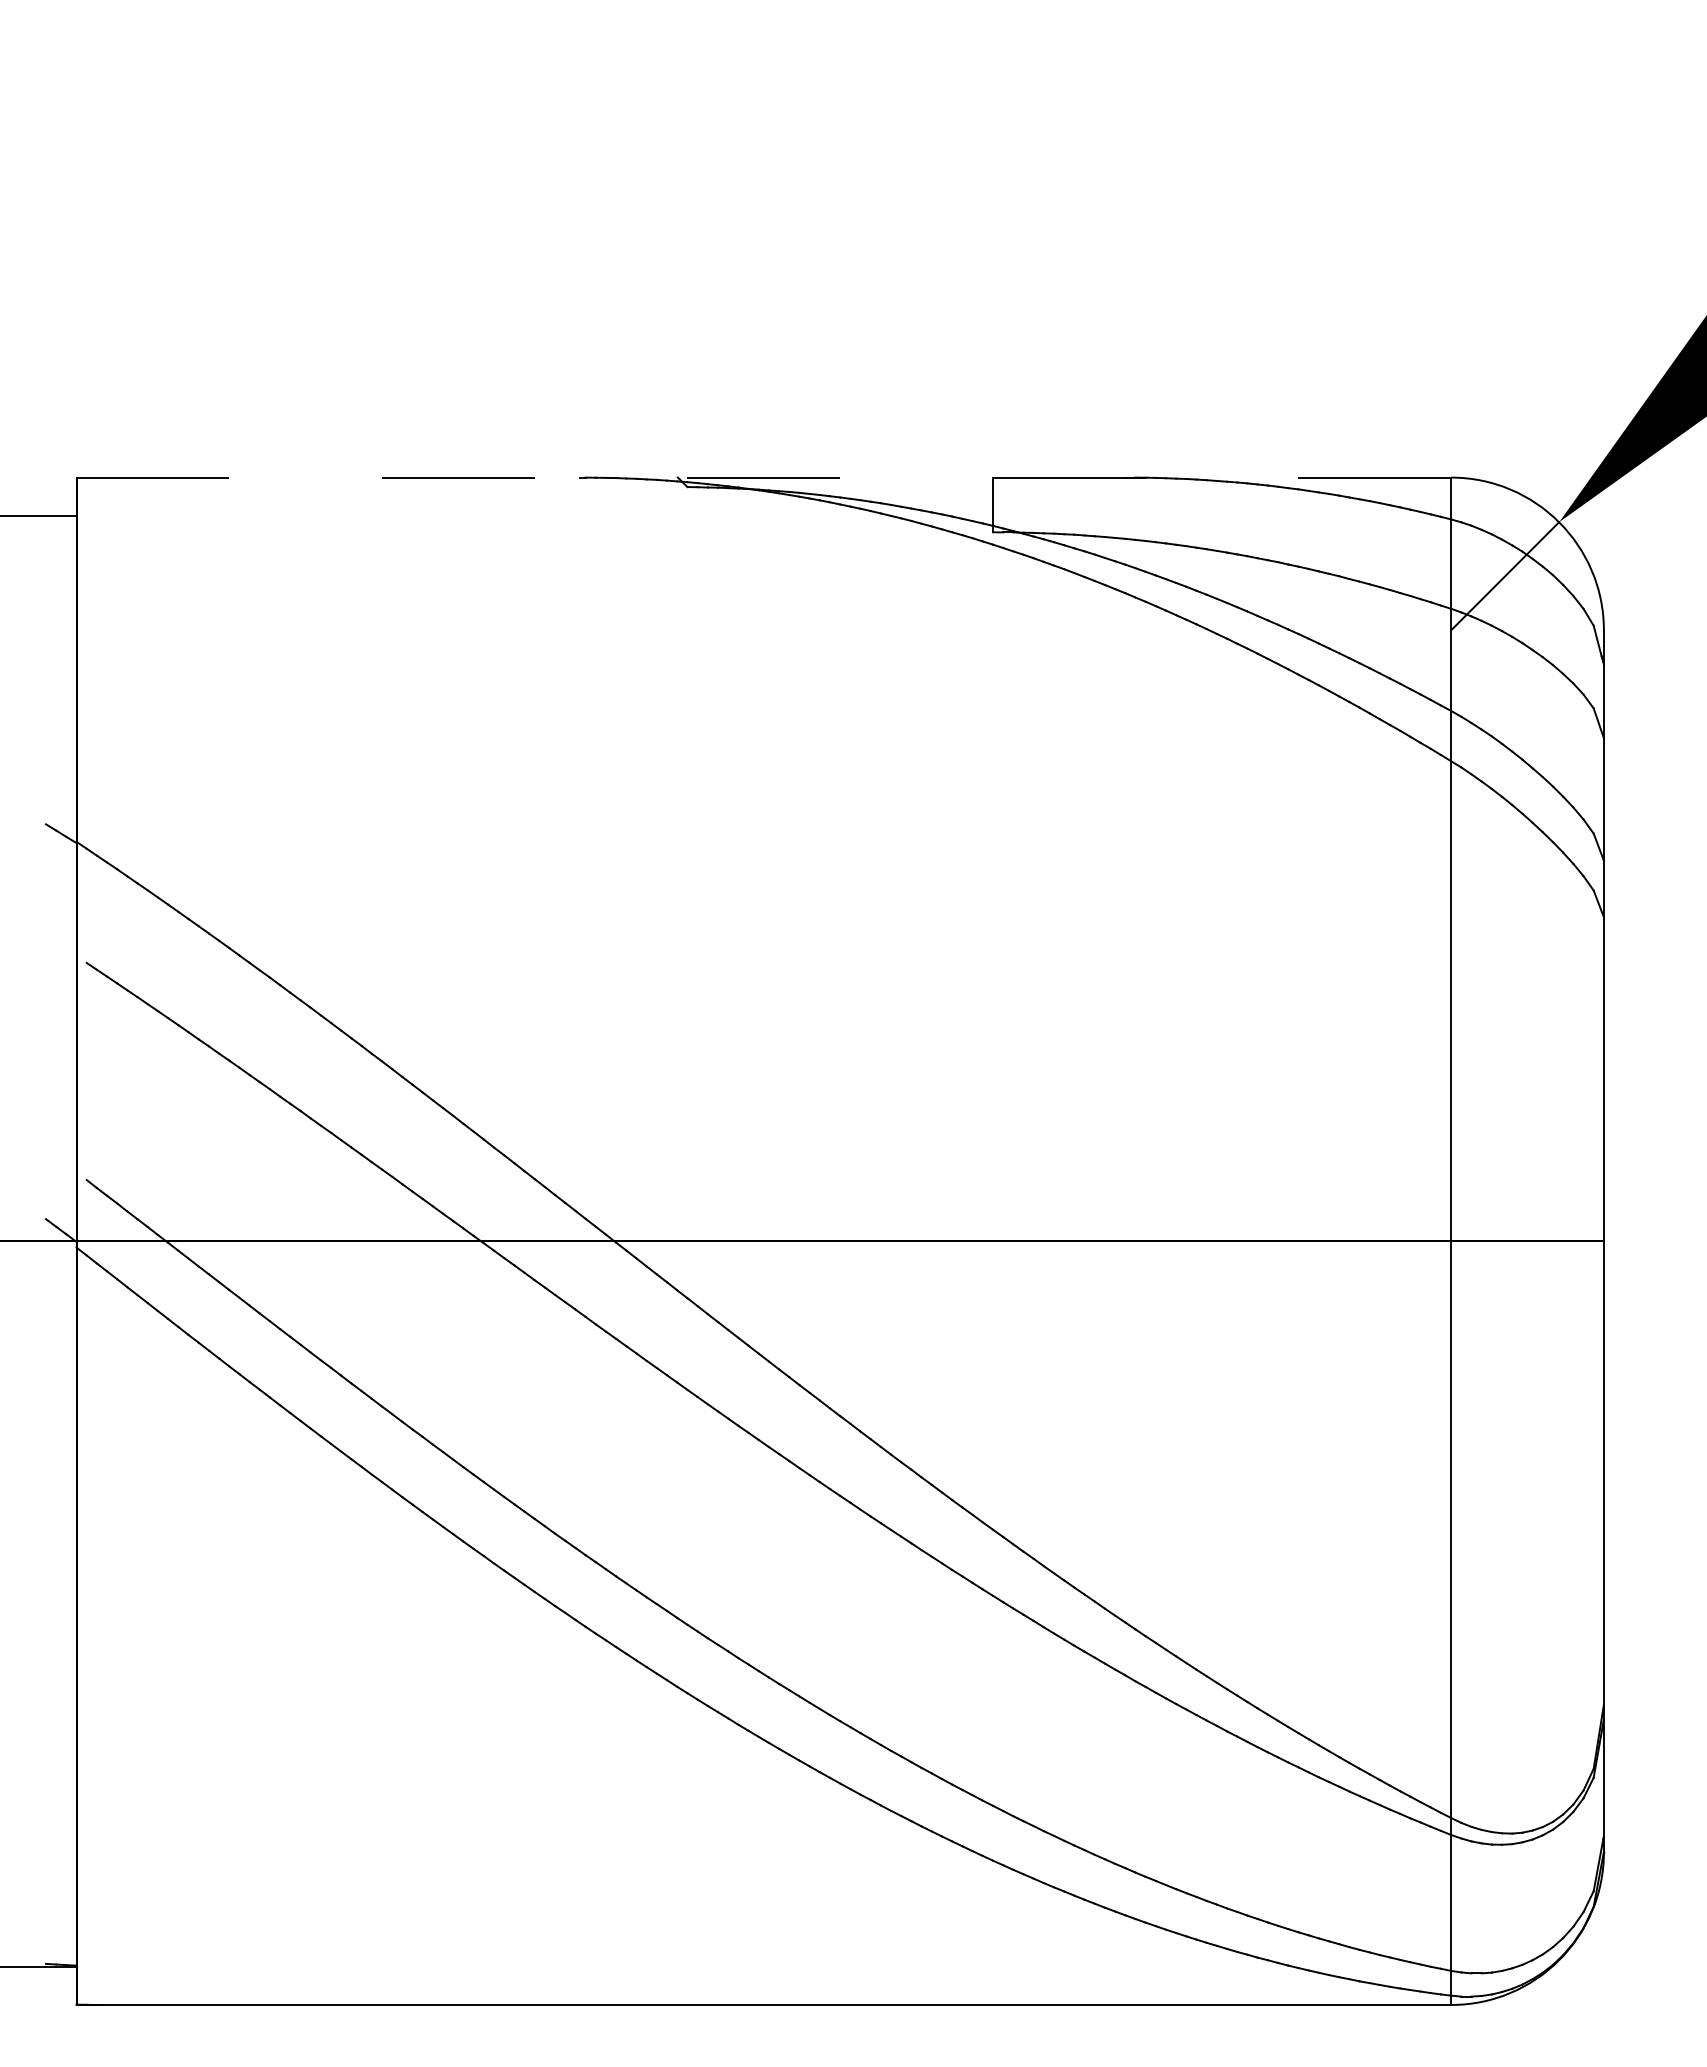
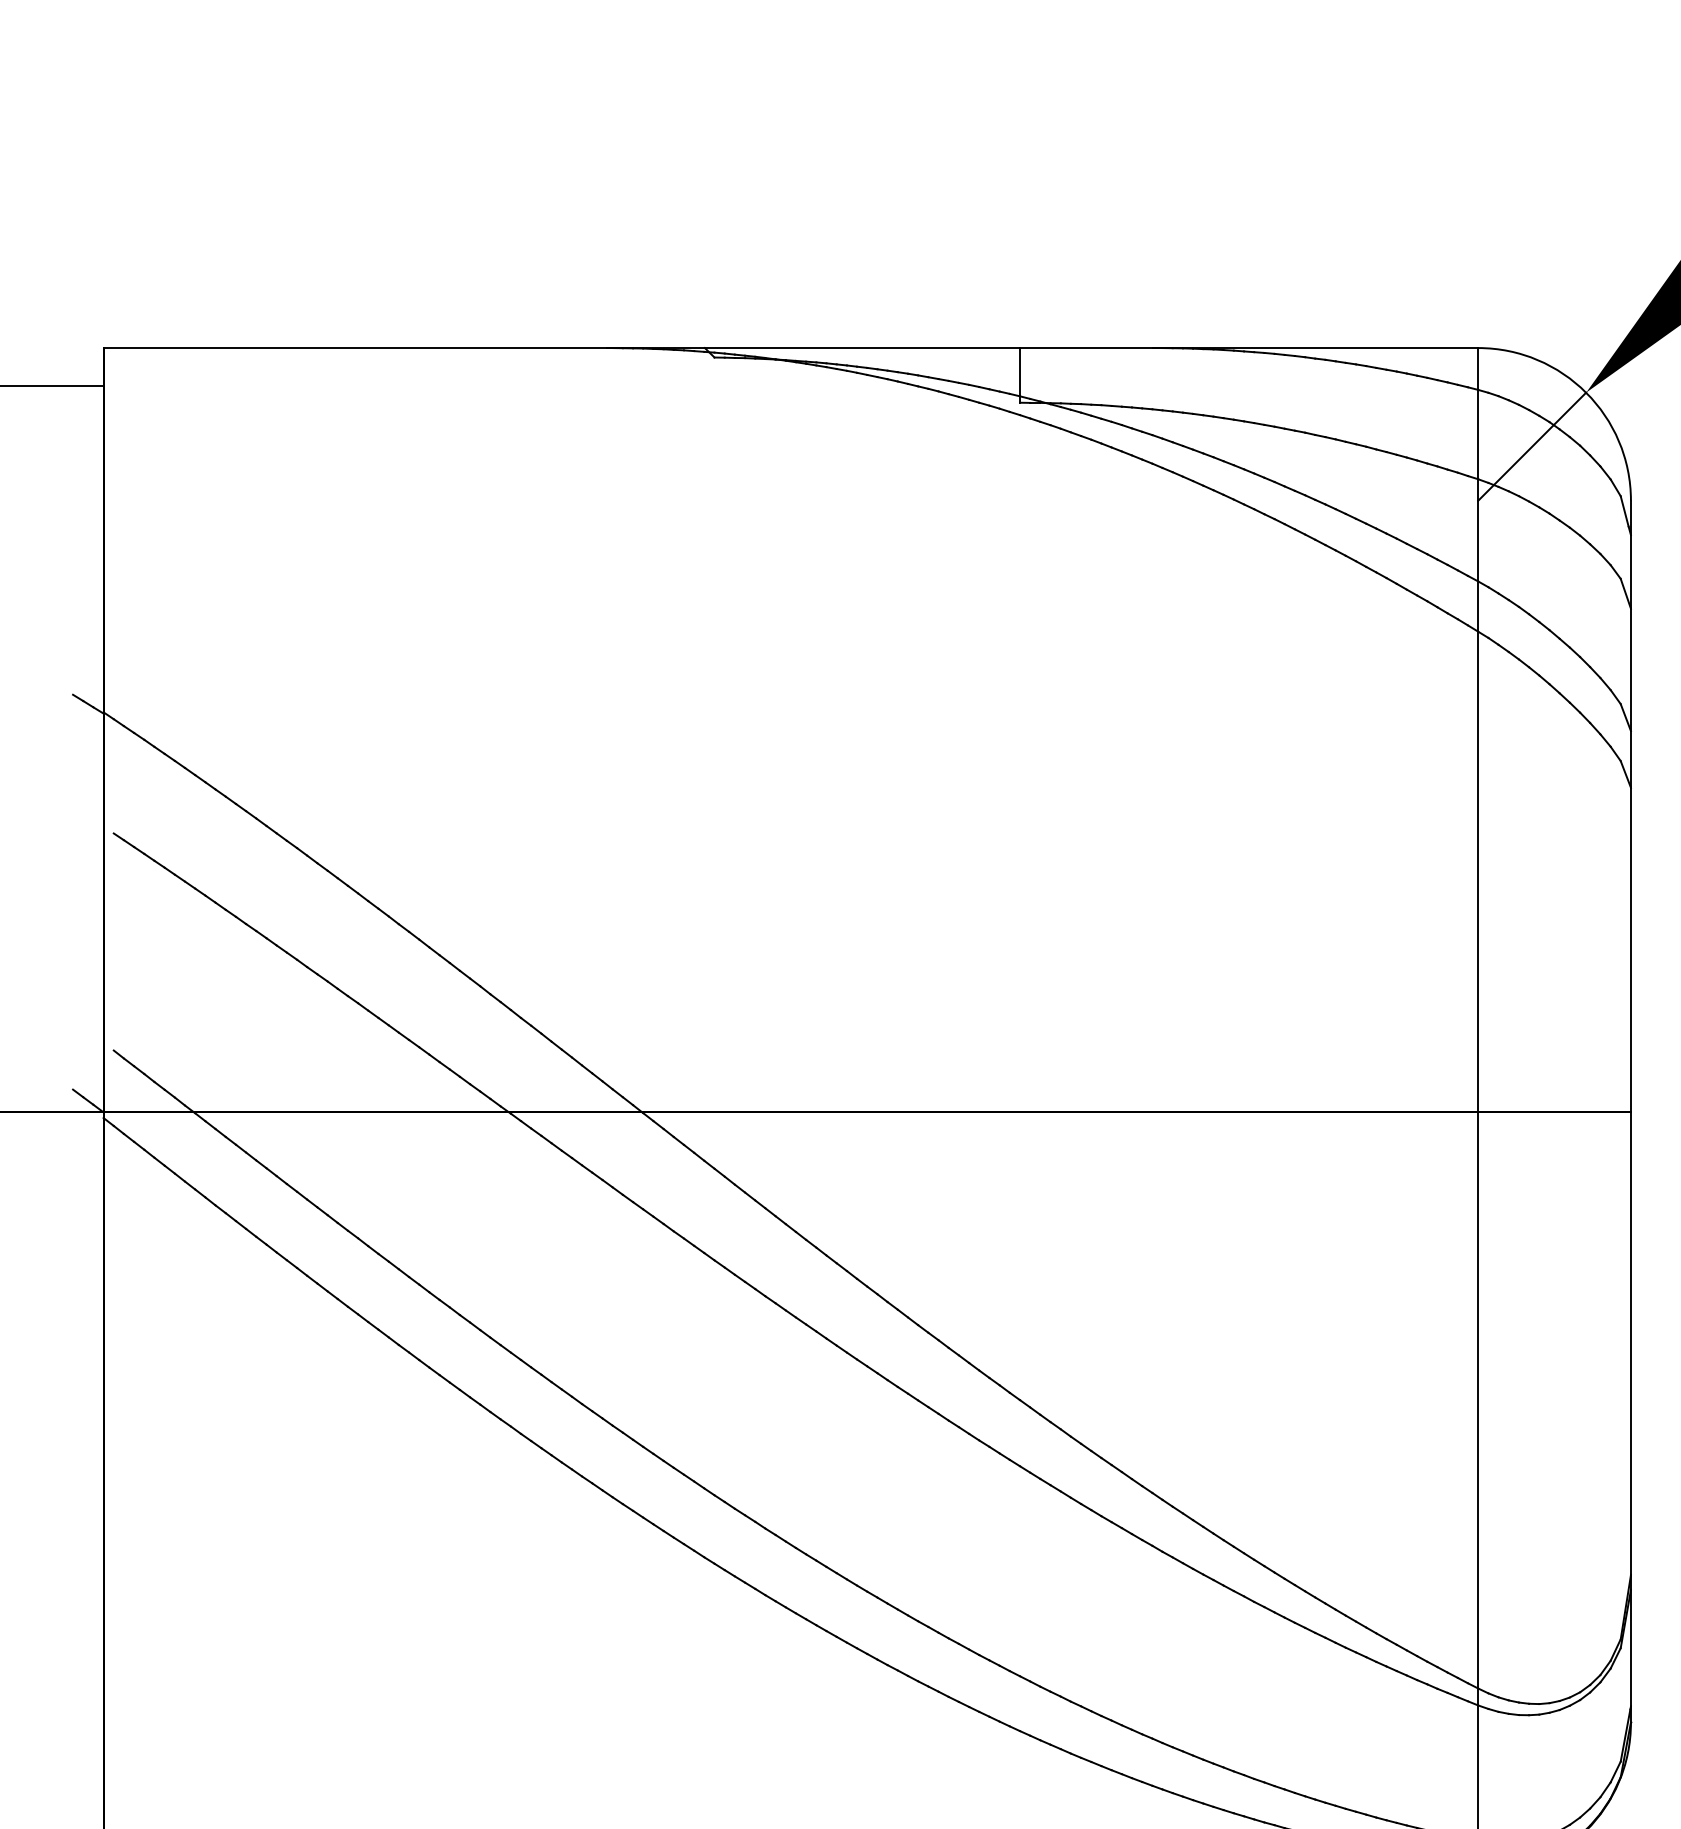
line: (763, 477) -> (790, 347), dashed -> solid

